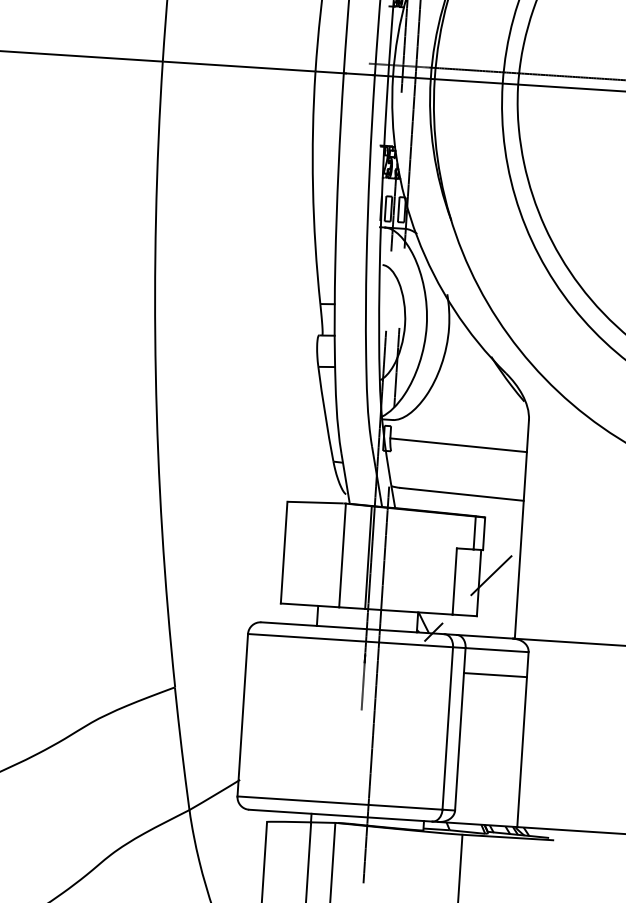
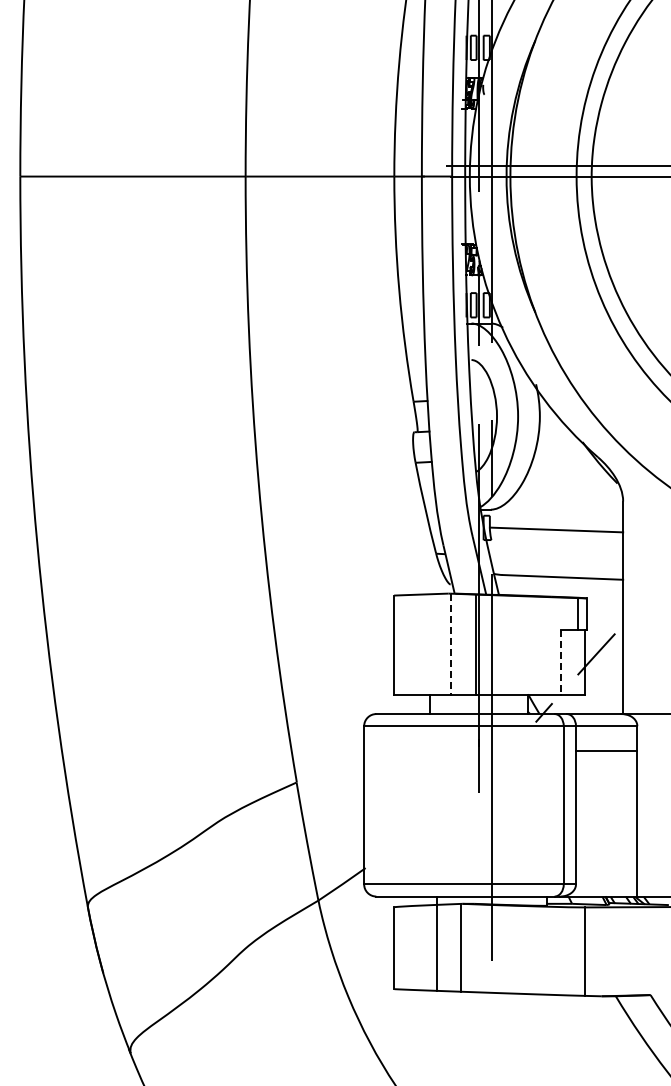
line: (342, 555) -> (450, 644), solid -> dashed
line: (454, 581) -> (561, 662), solid -> dashed

